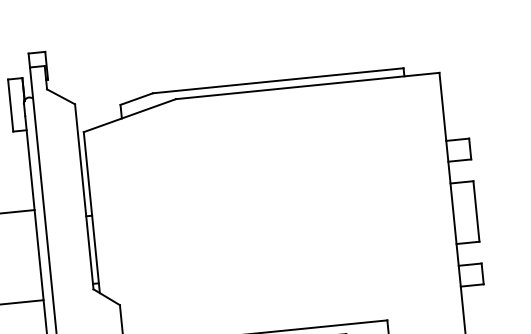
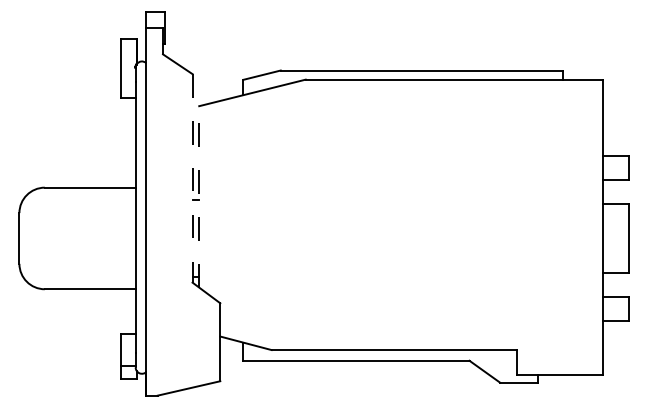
line: (84, 196) -> (192, 178), solid -> dashed
line: (92, 212) -> (199, 196), solid -> dashed

